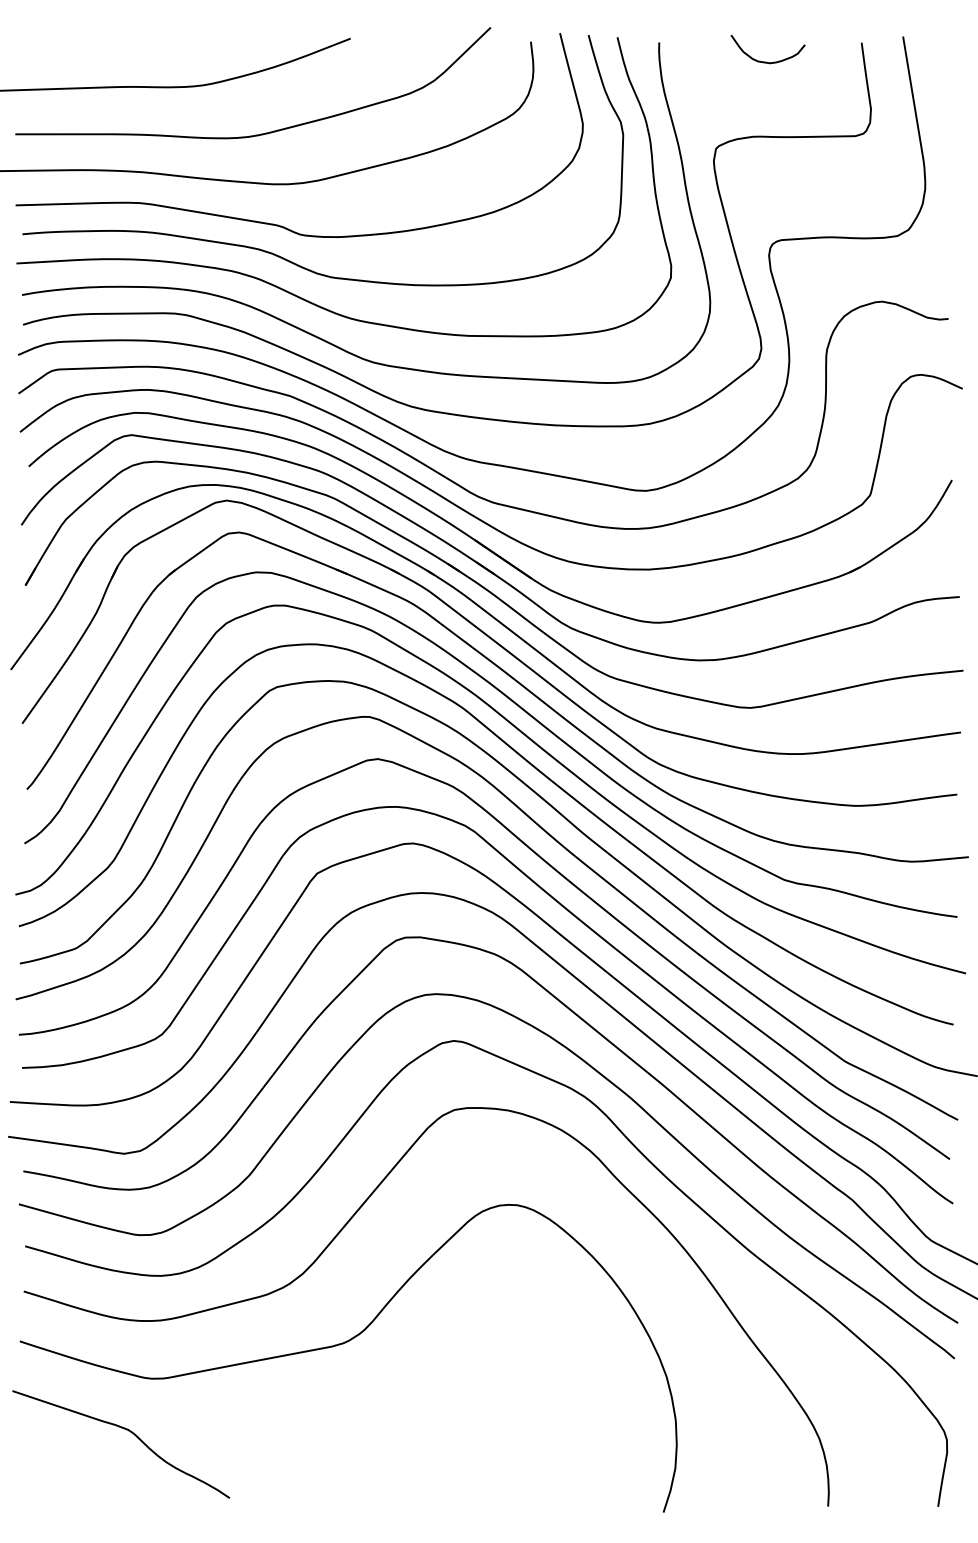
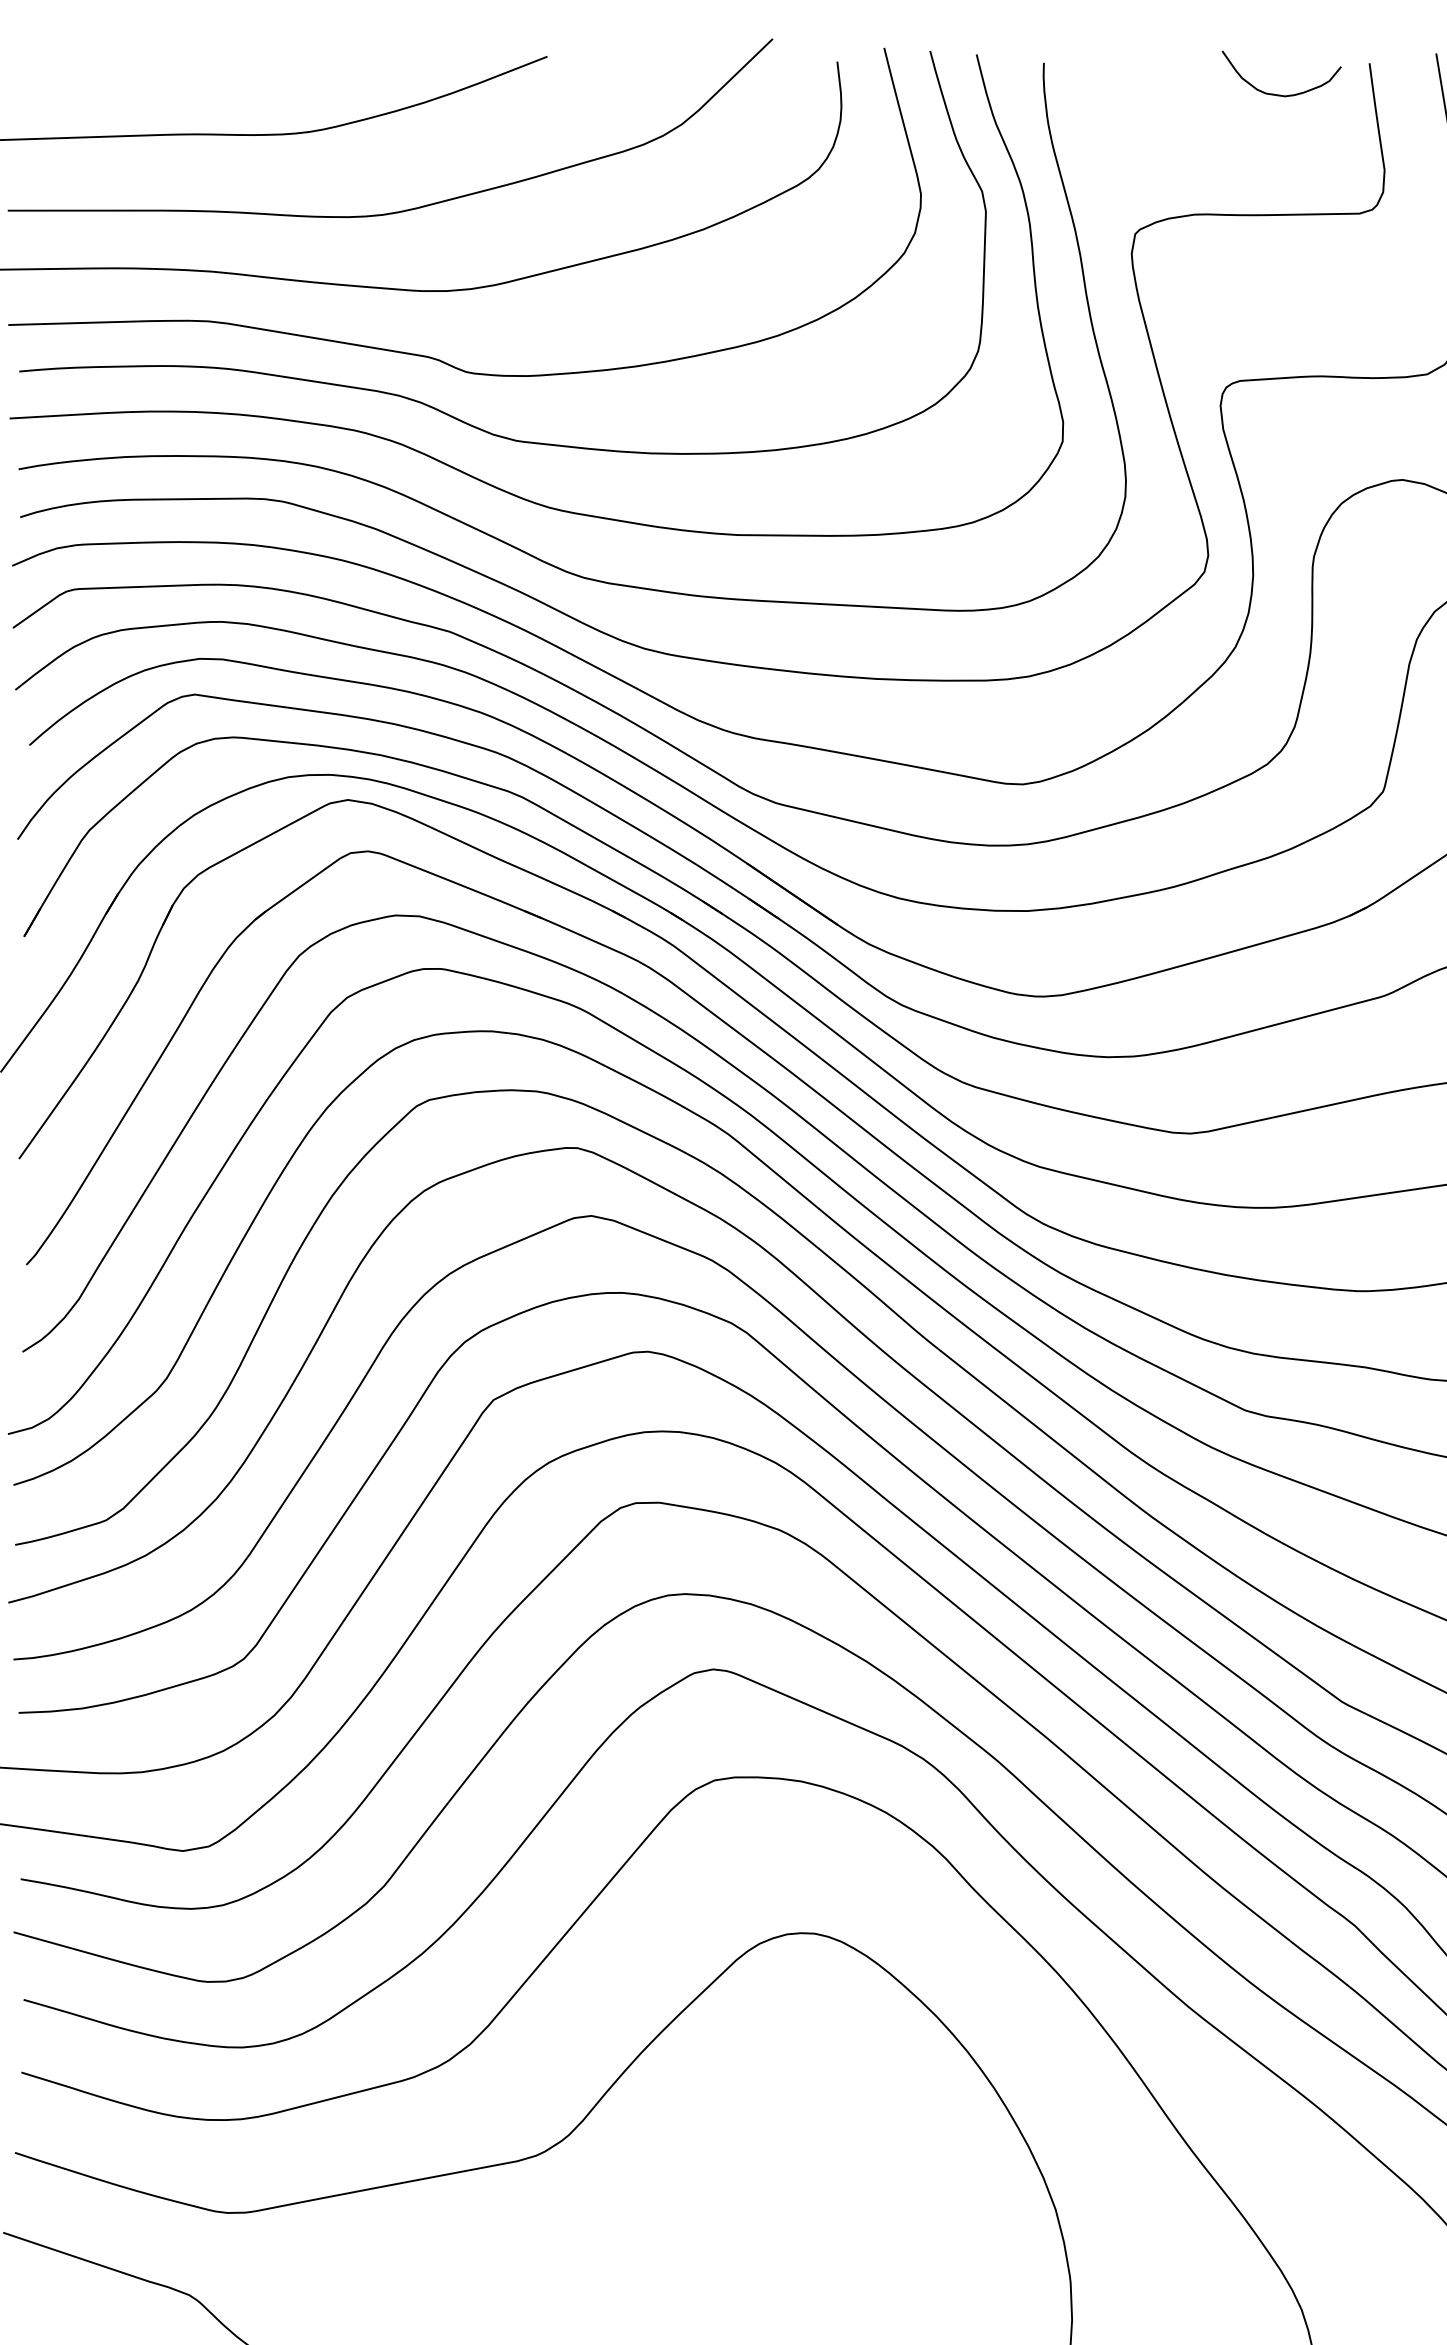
curve: (766, 61) -> (1279, 93), moved

